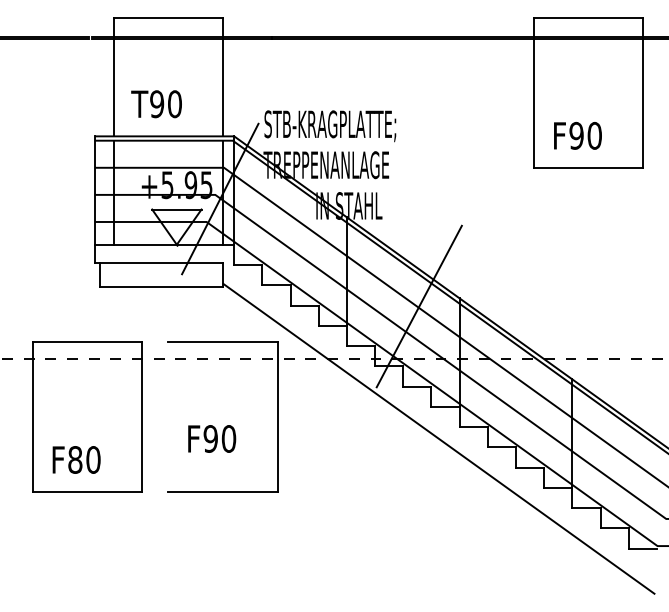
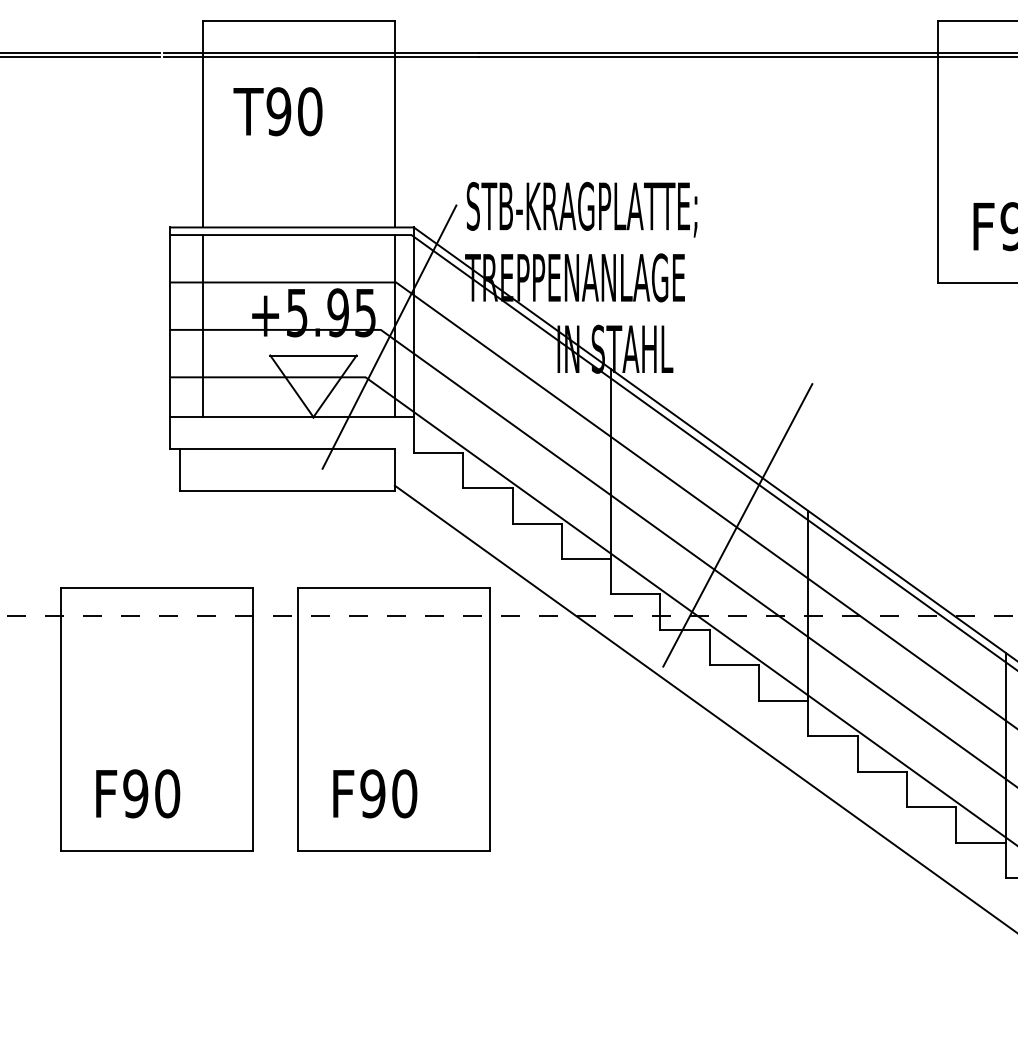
text: (156, 104) -> (277, 112), moved
line: (168, 417) -> (298, 719), added
text: (212, 438) -> (375, 793), moved
text: (75, 459) -> (136, 793), F80 -> F90

